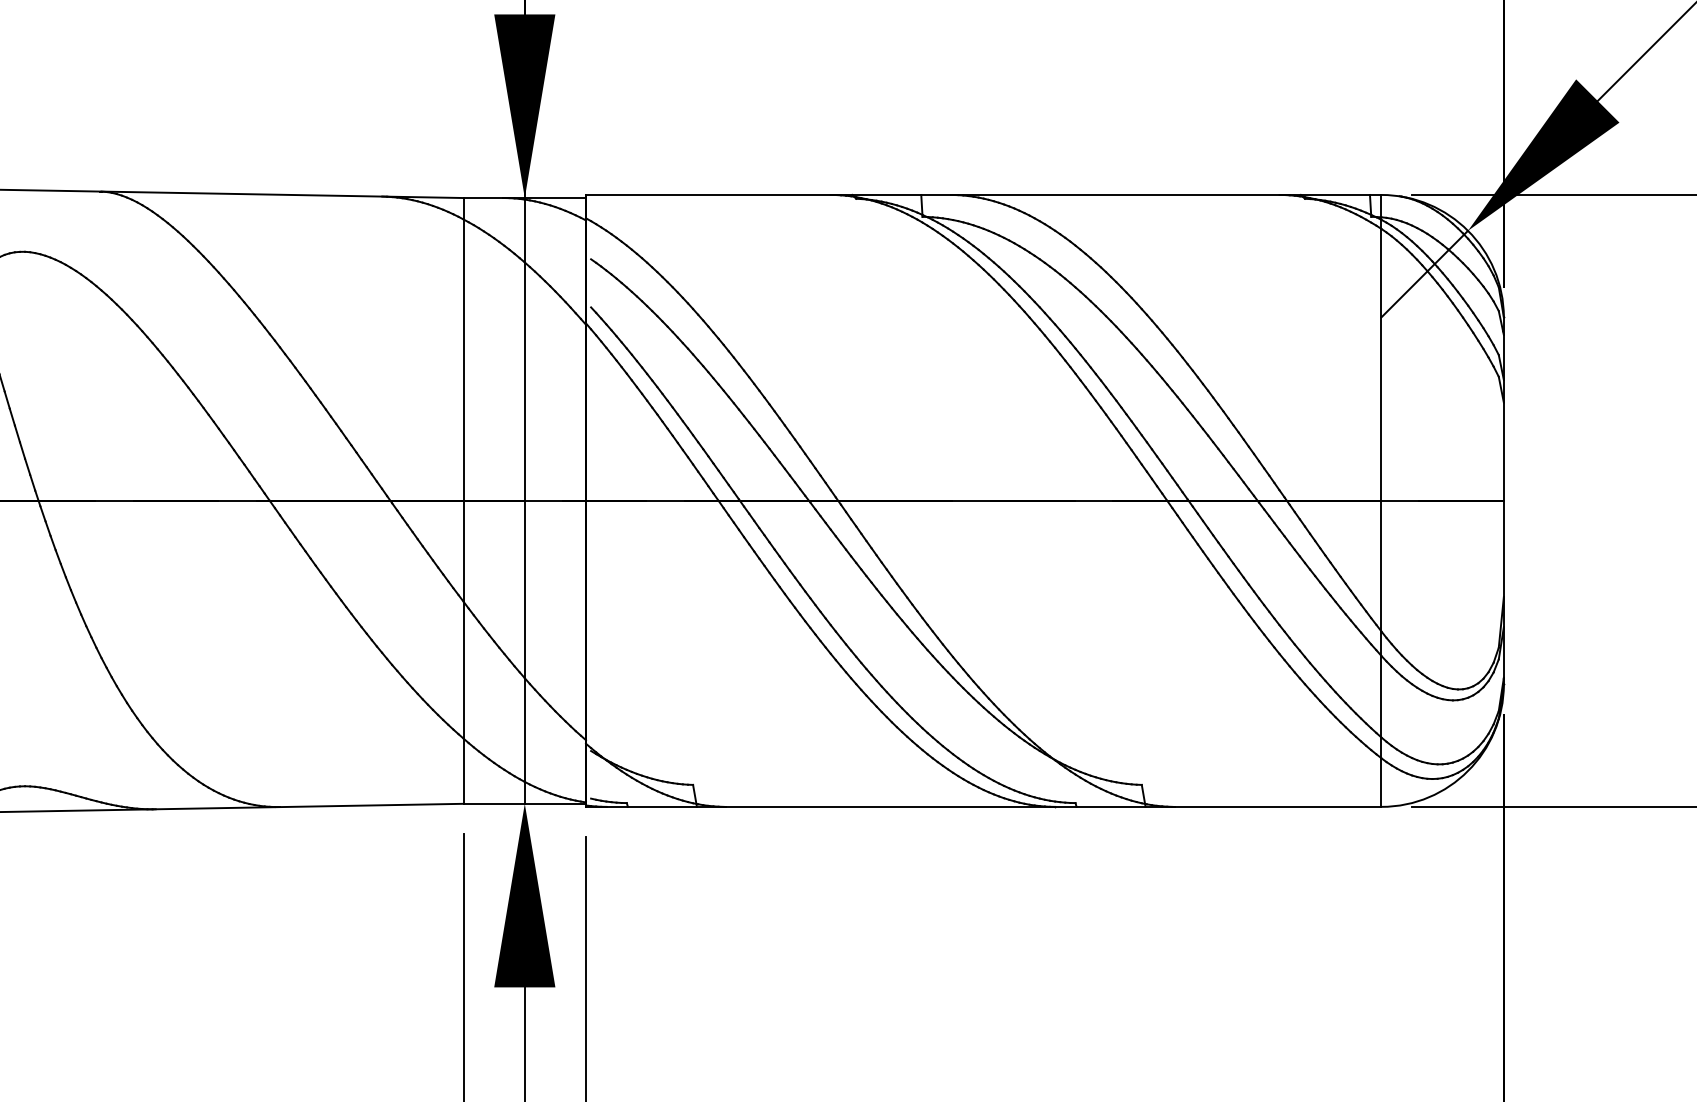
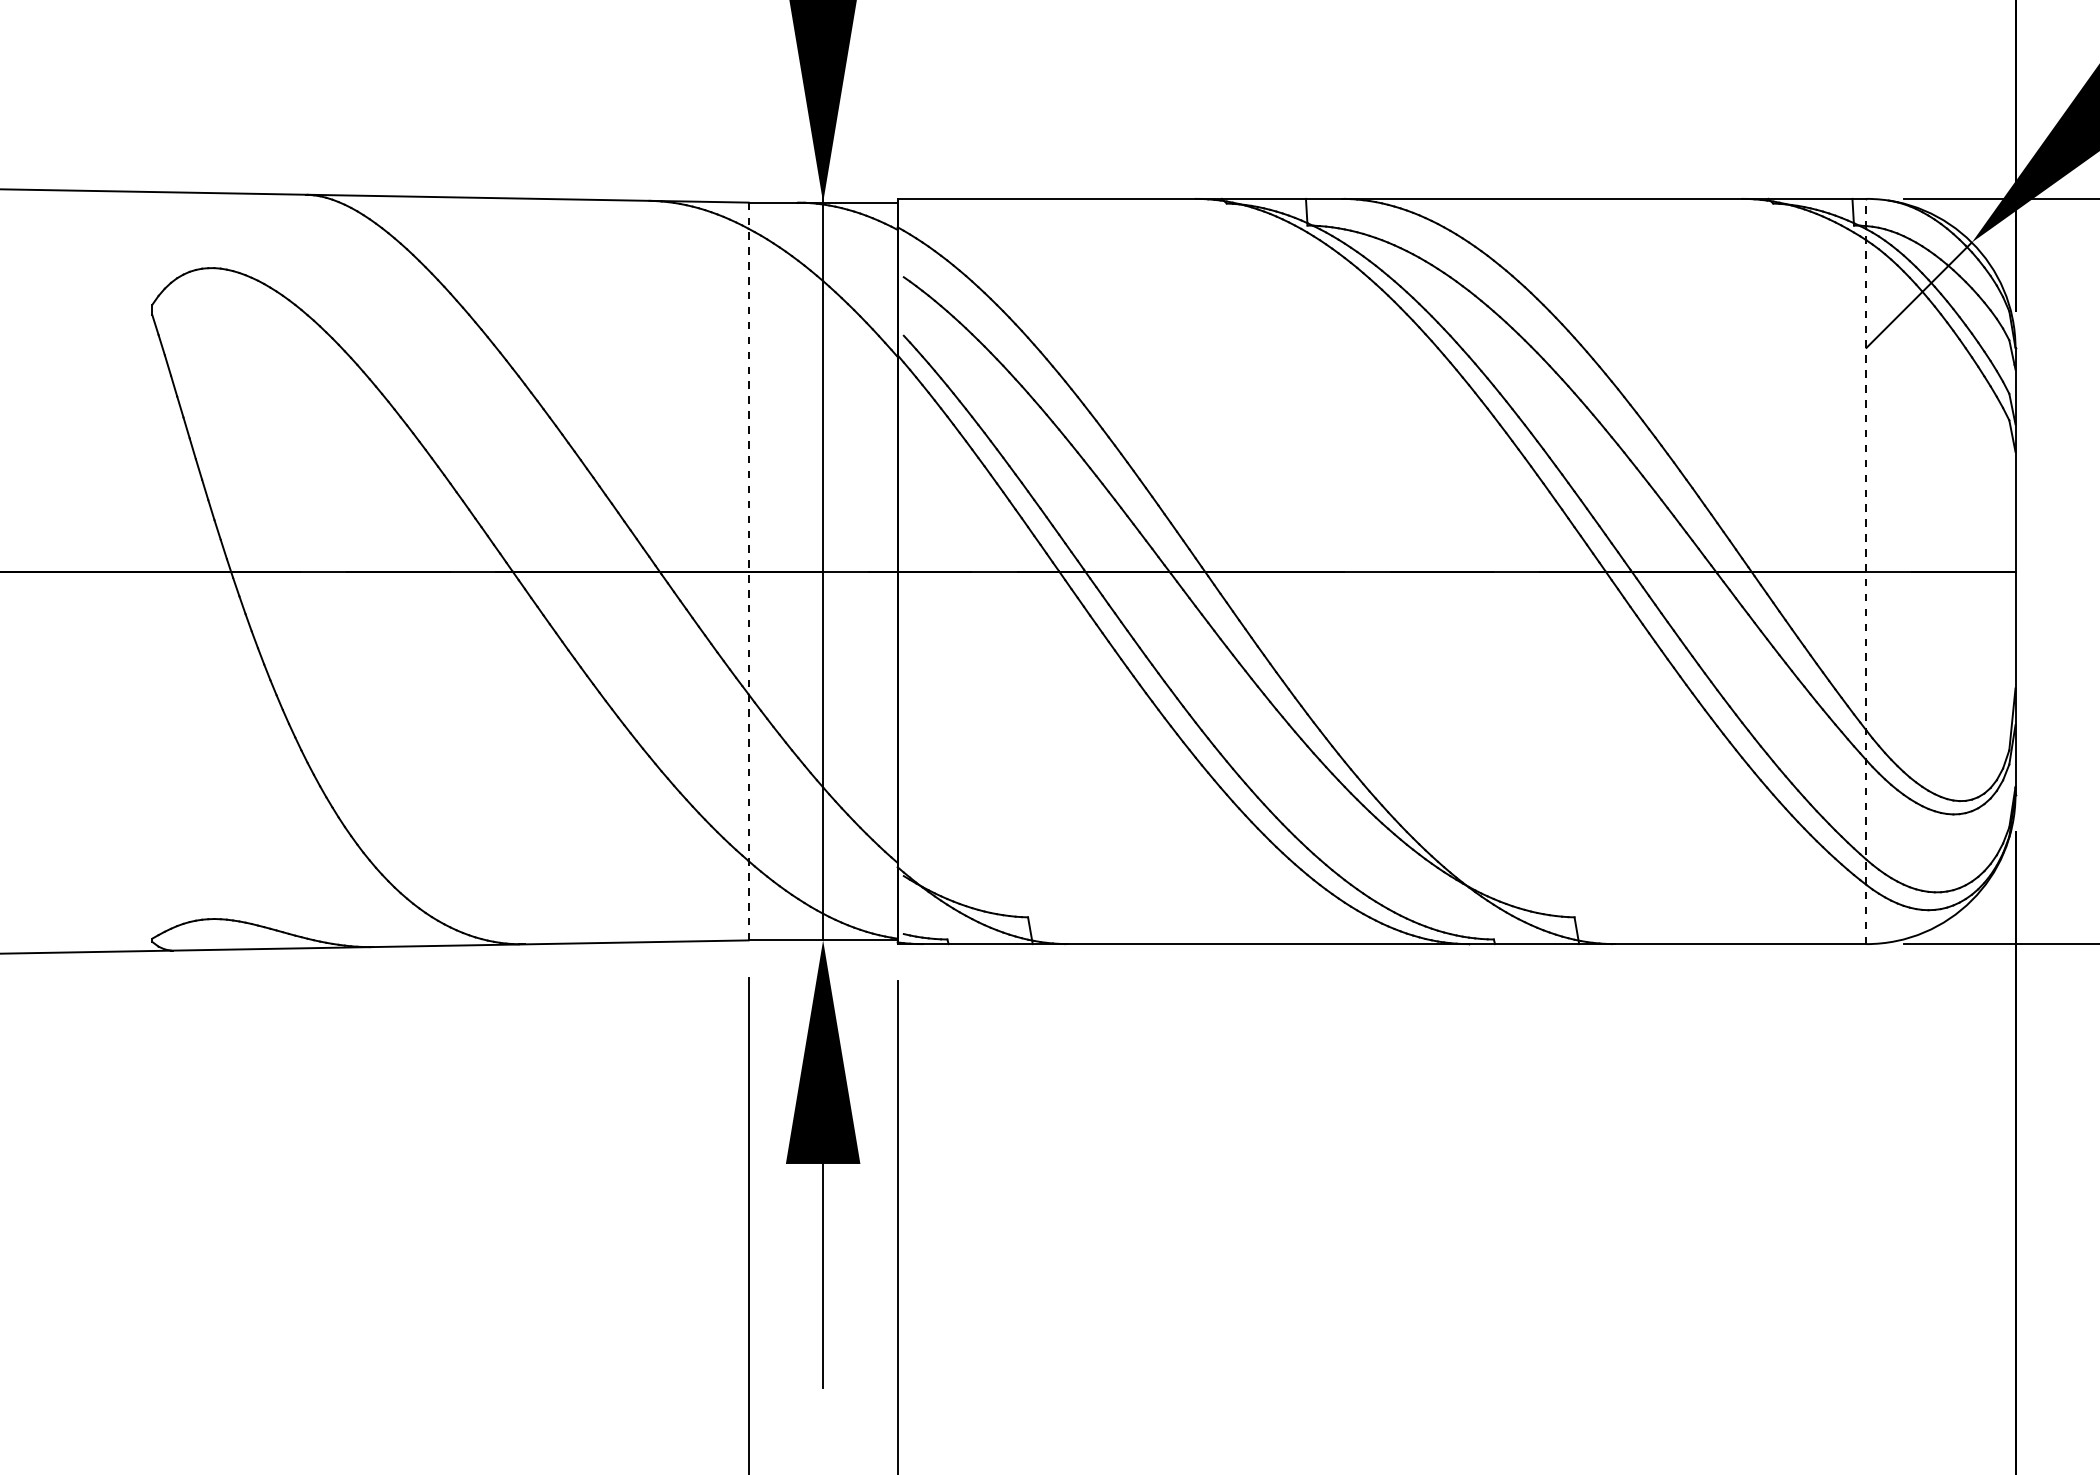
line: (463, 500) -> (748, 571), solid -> dashed
line: (1381, 500) -> (1866, 571), solid -> dashed

